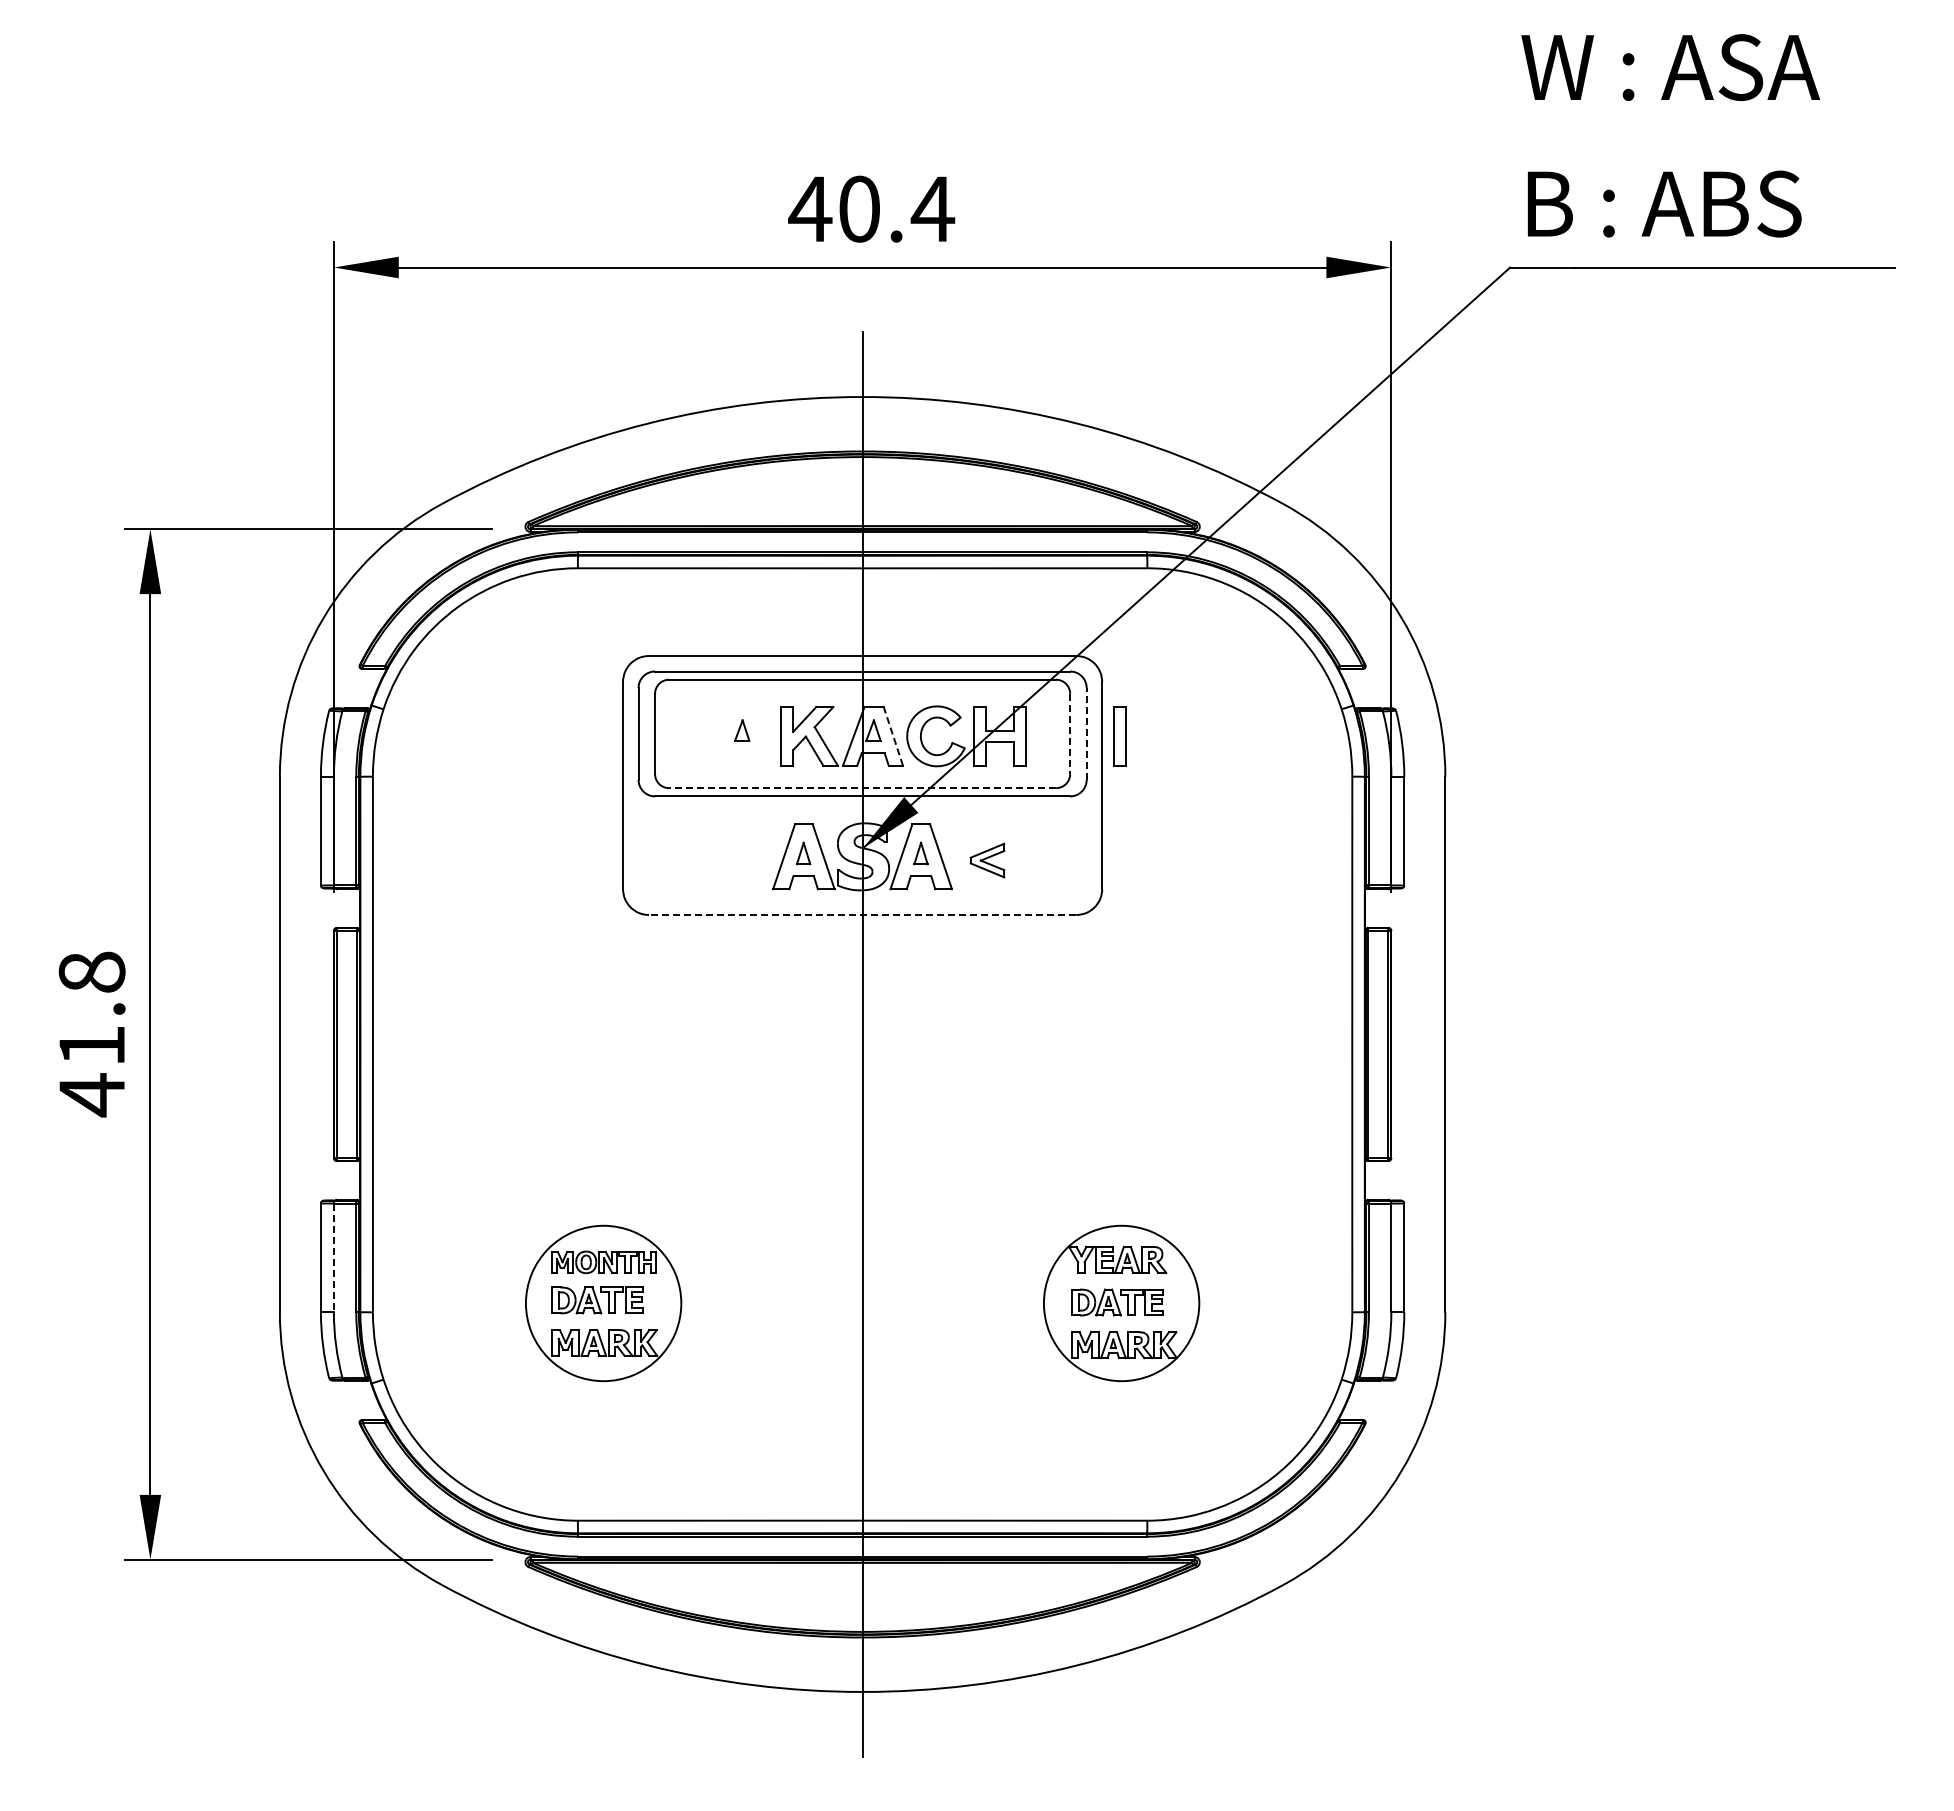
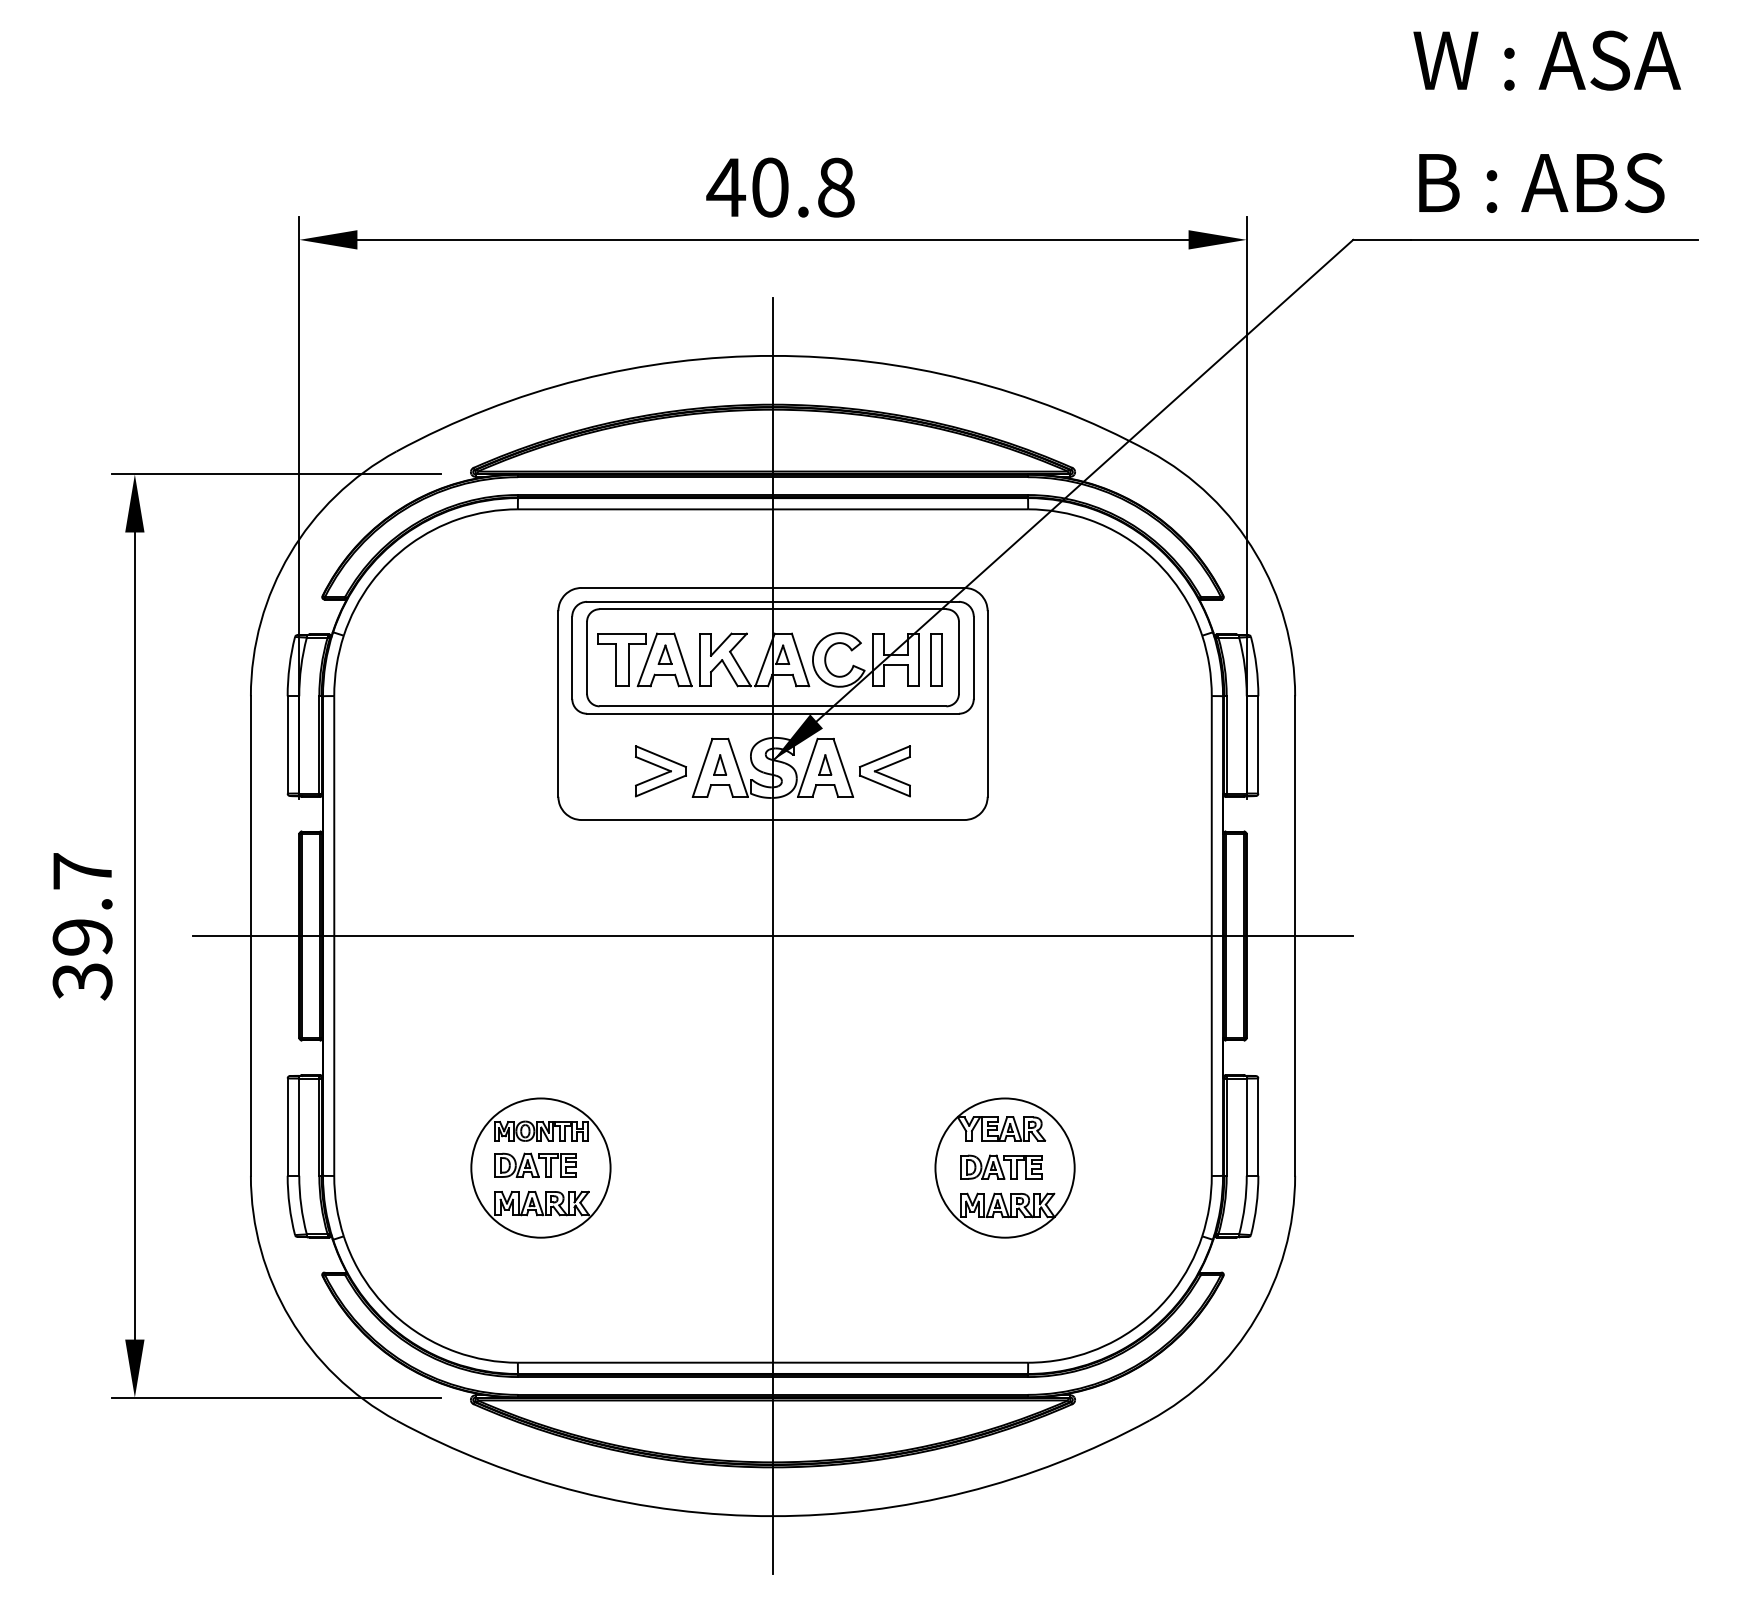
text: (1670, 135) -> (1547, 121), moved
text: (932, 209) -> (835, 187), 40.4 -> 40.8
line: (1086, 733) -> (973, 657), dashed -> solid
line: (1070, 734) -> (959, 658), dashed -> solid
part: (719, 736) -> (644, 660), added
line: (893, 736) -> (800, 660), dashed -> solid
part: (1119, 736) -> (935, 660), moved
line: (862, 788) -> (772, 706), dashed -> solid
part: (737, 860) -> (660, 771), added
part: (987, 860) -> (884, 771), size x1.67
line: (862, 915) -> (772, 820), dashed -> solid
text: (91, 1034) -> (82, 927), 41.8 -> 39.7
line: (862, 1044) -> (772, 936), added
line: (333, 1258) -> (298, 1127), dashed -> solid

